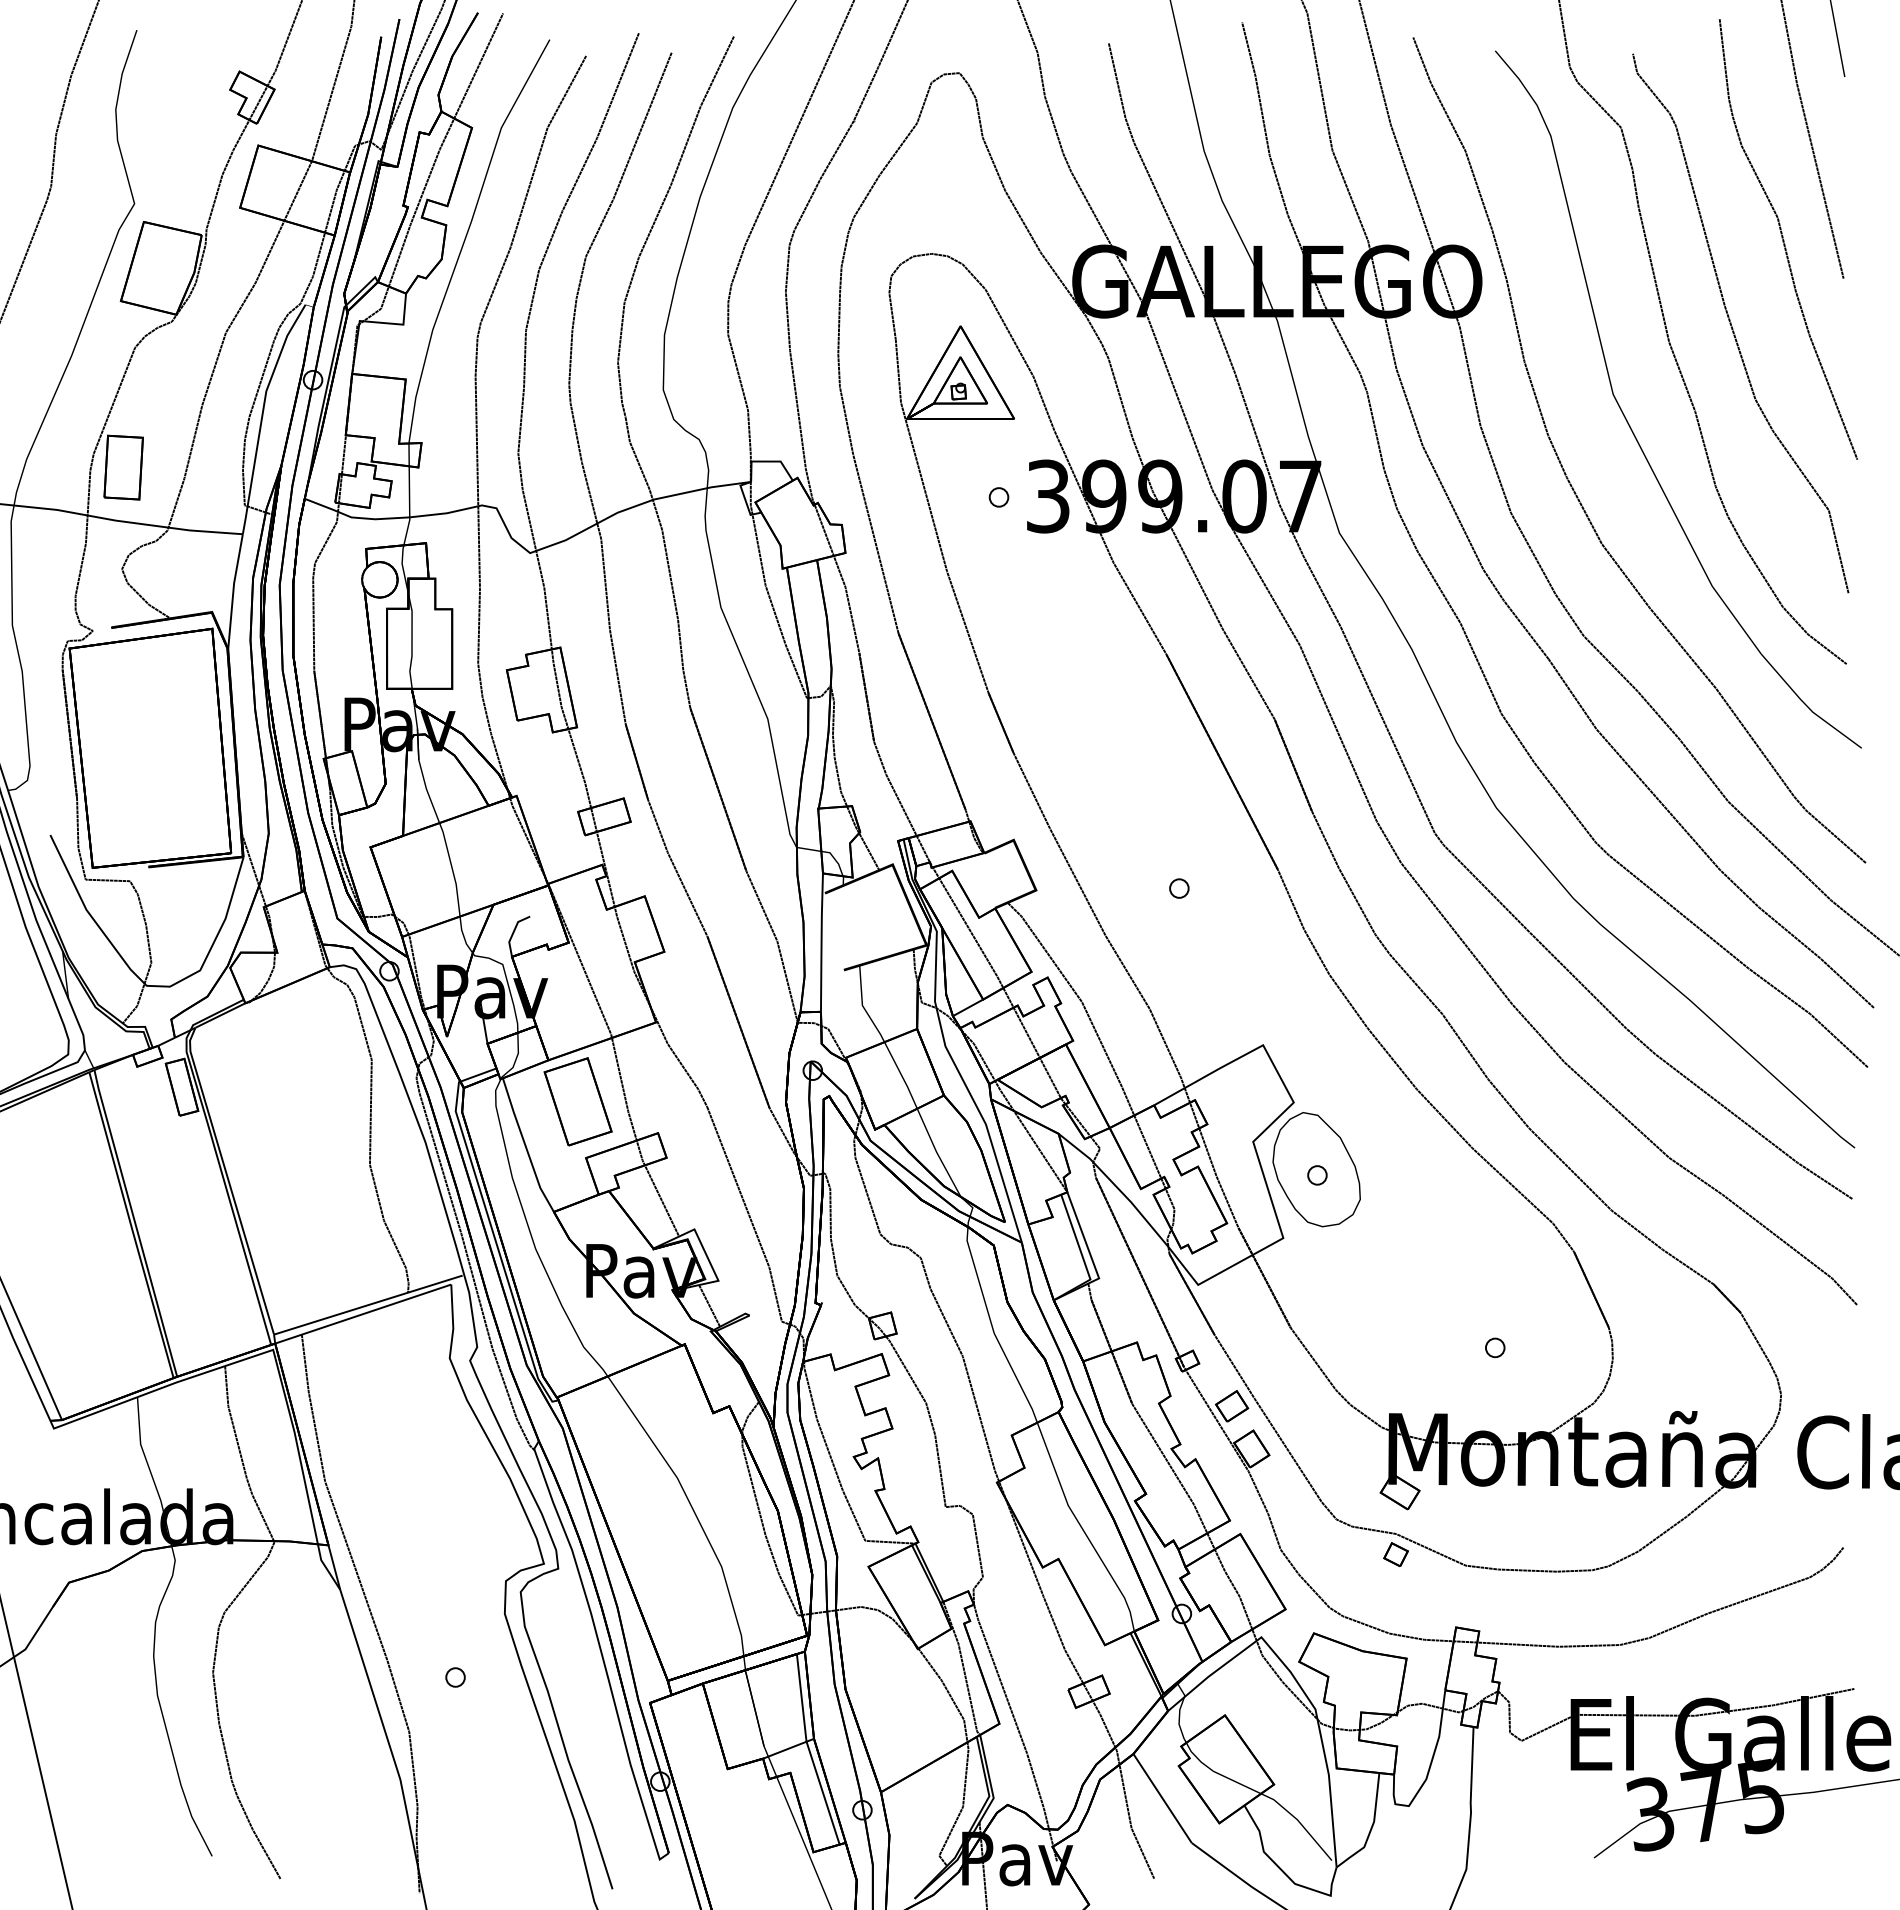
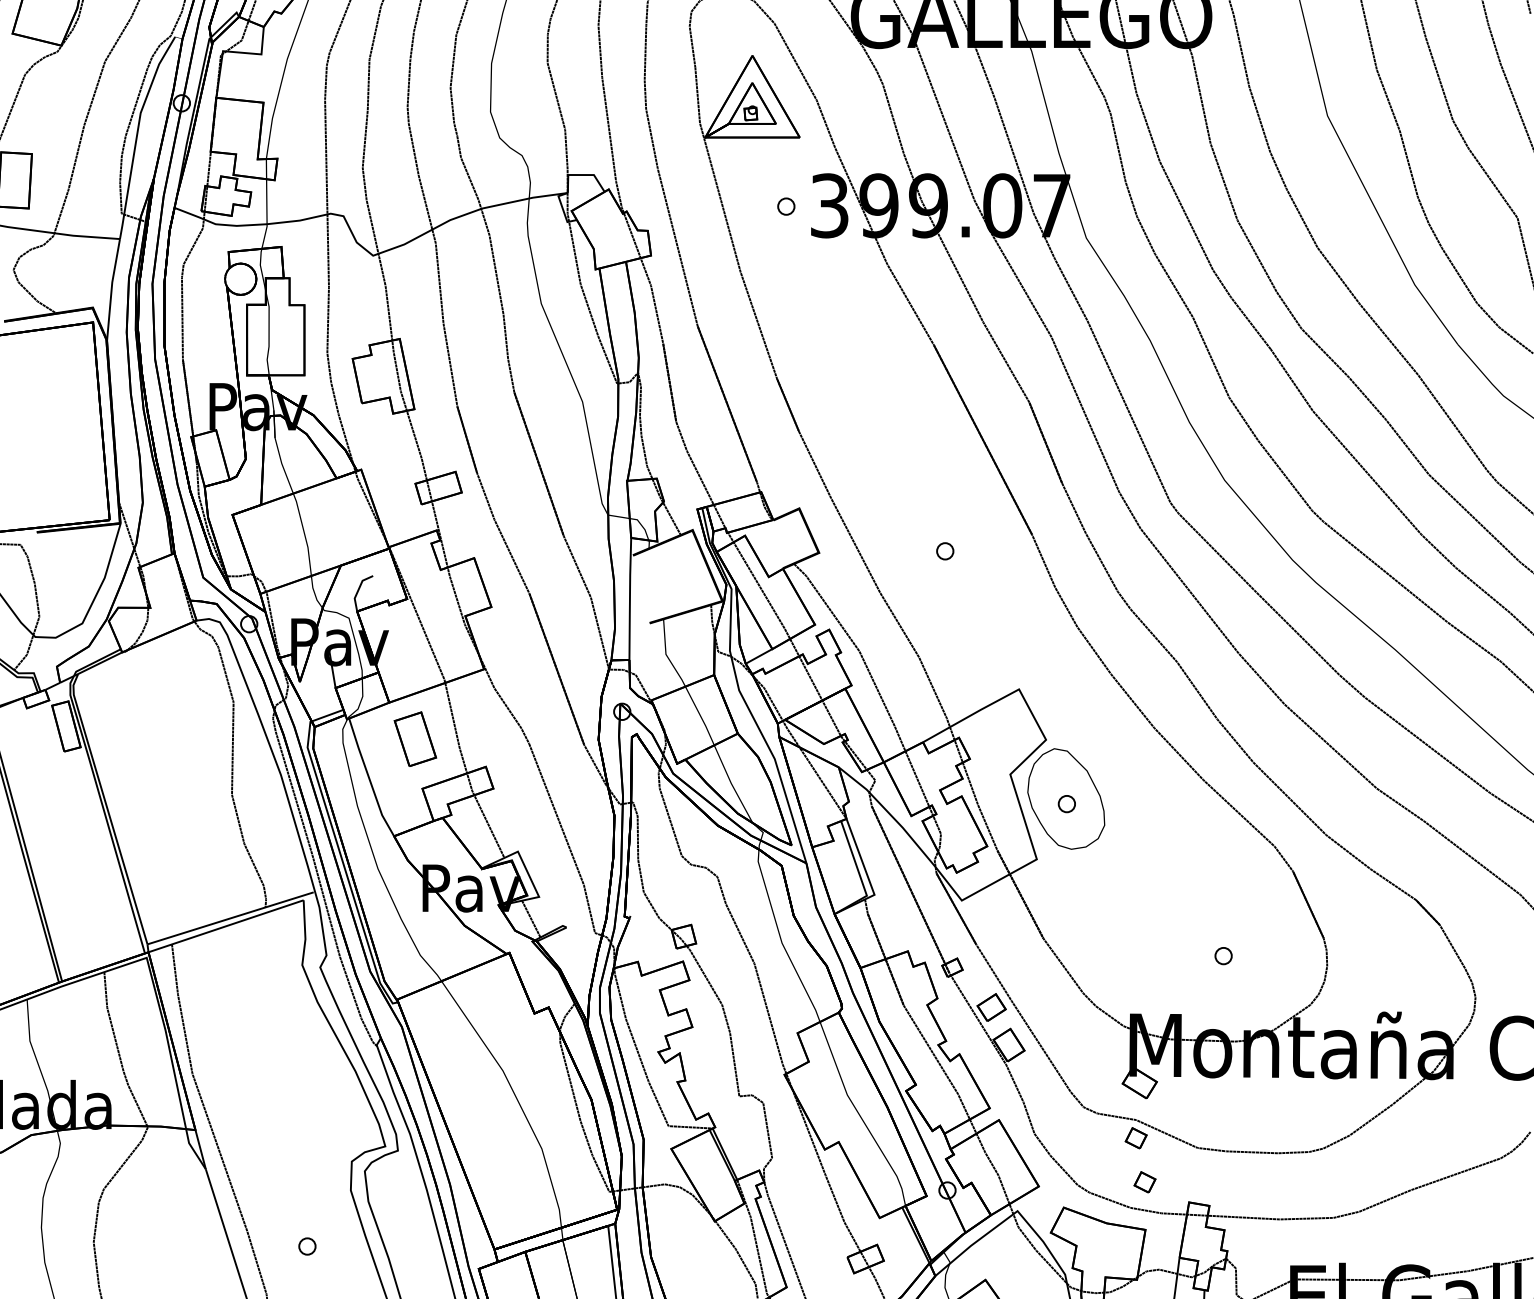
part: (577, 1101) -> (414, 738), size x0.7
part: (1405, 1604) -> (1144, 1182), added

